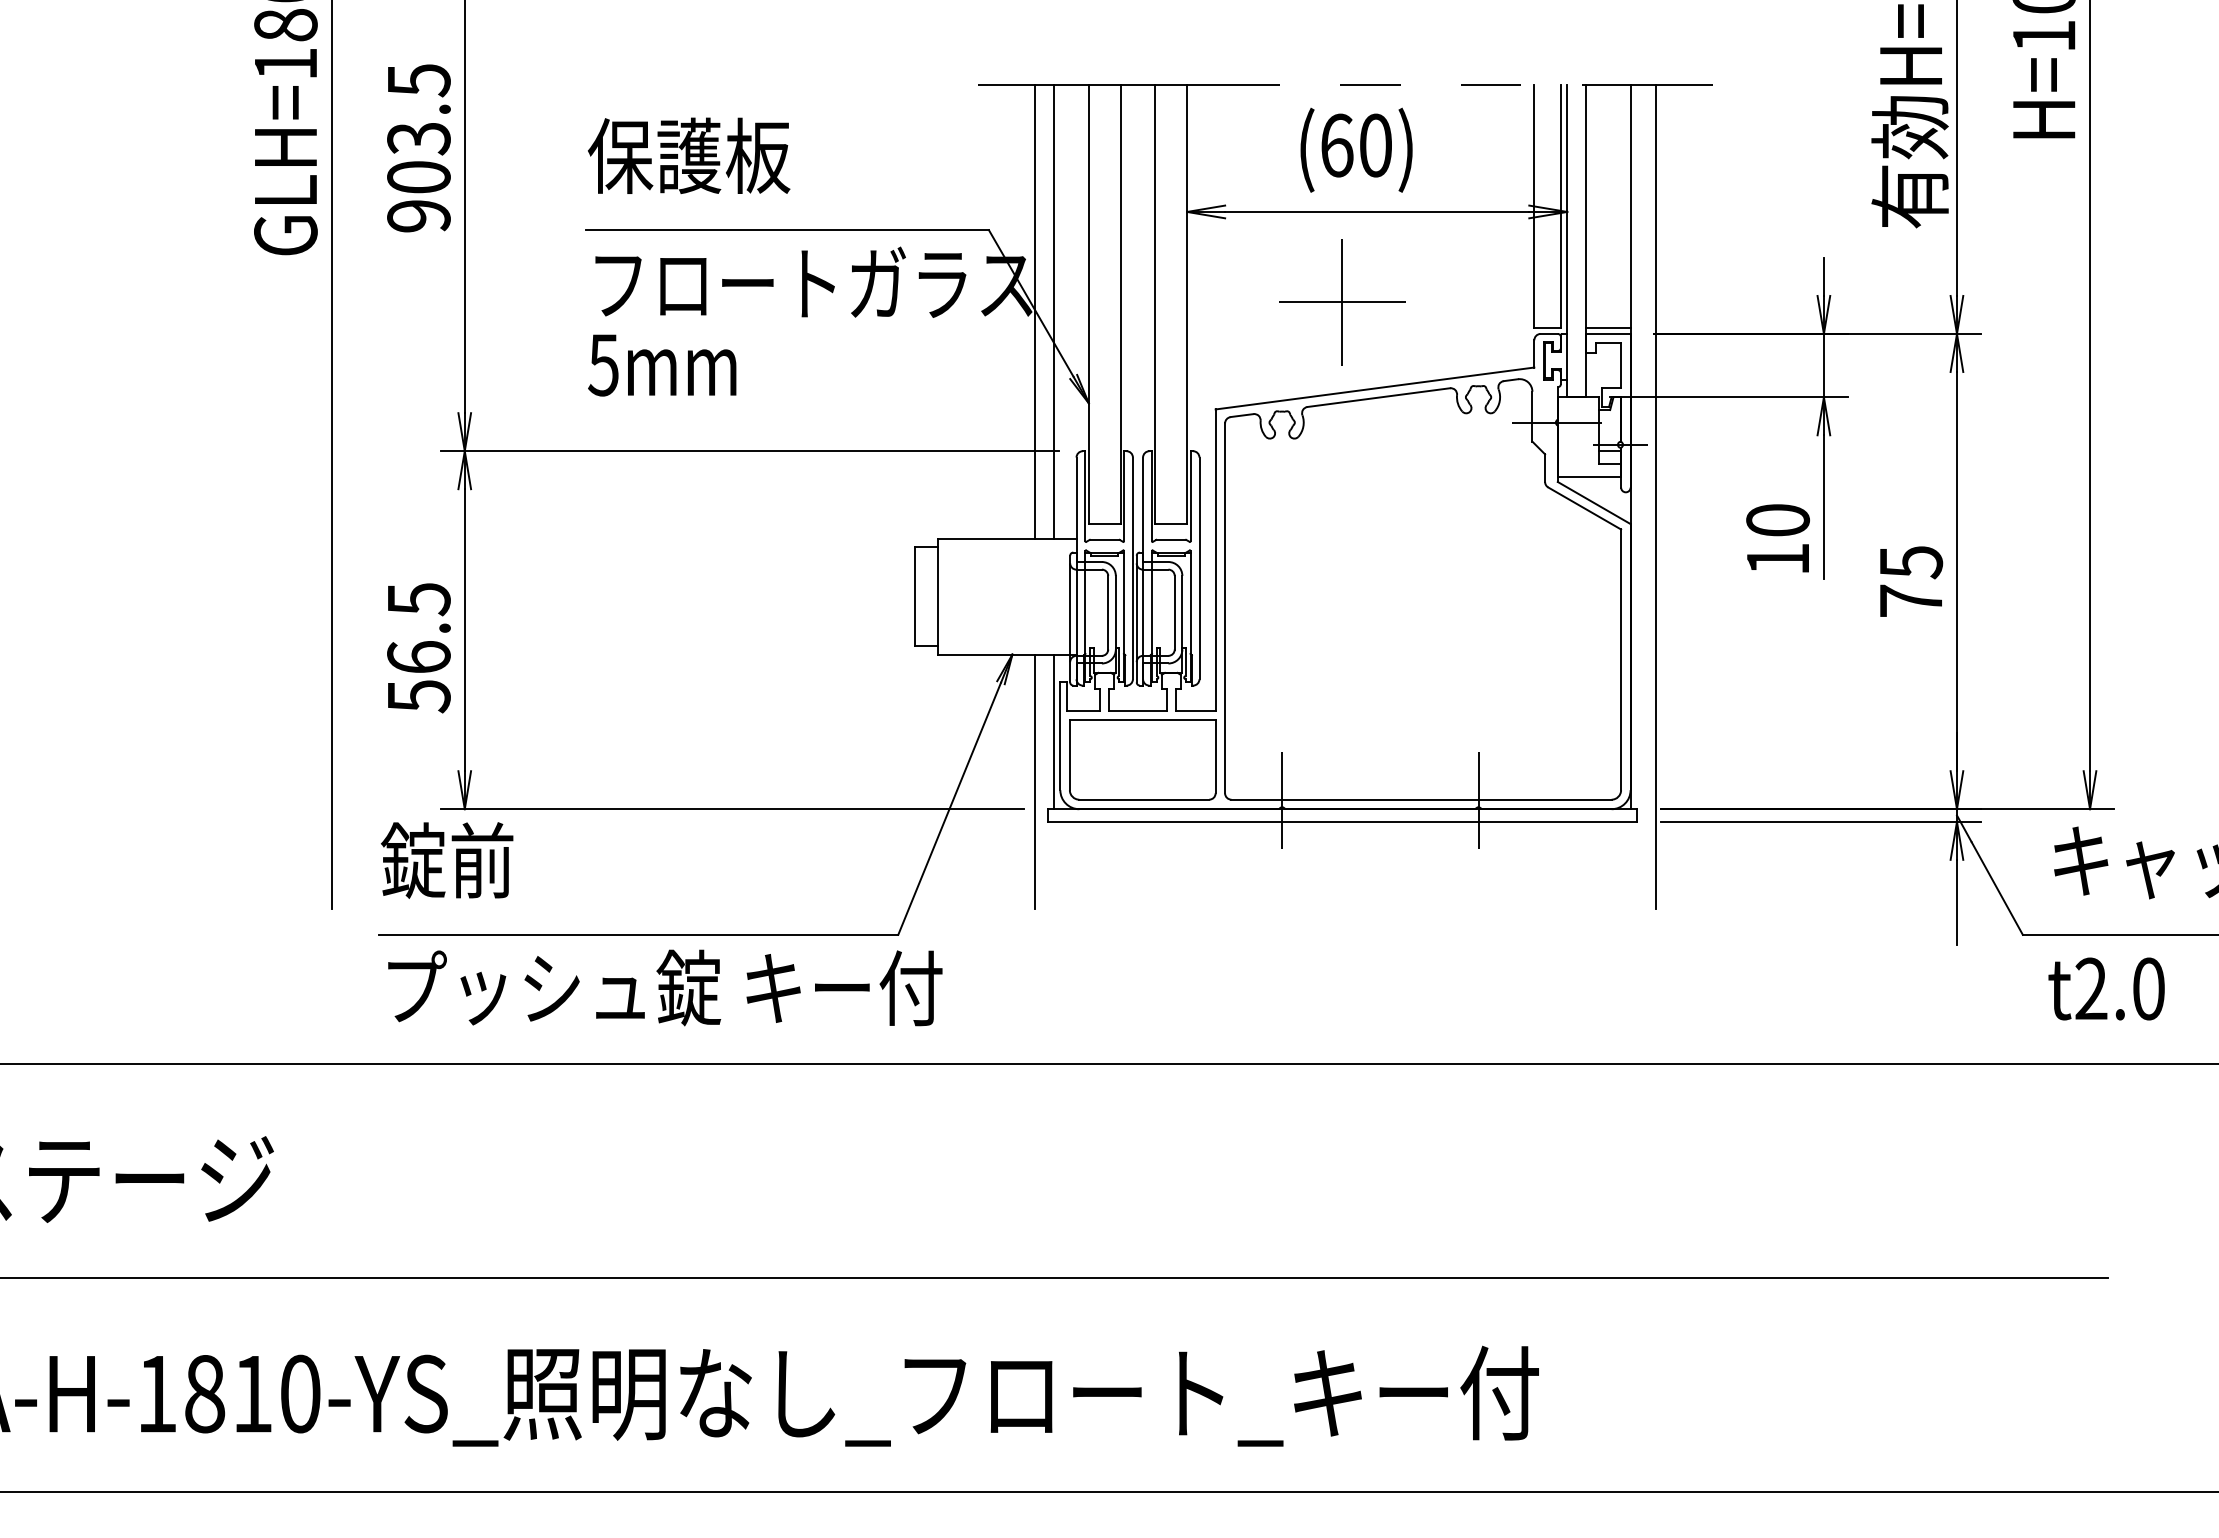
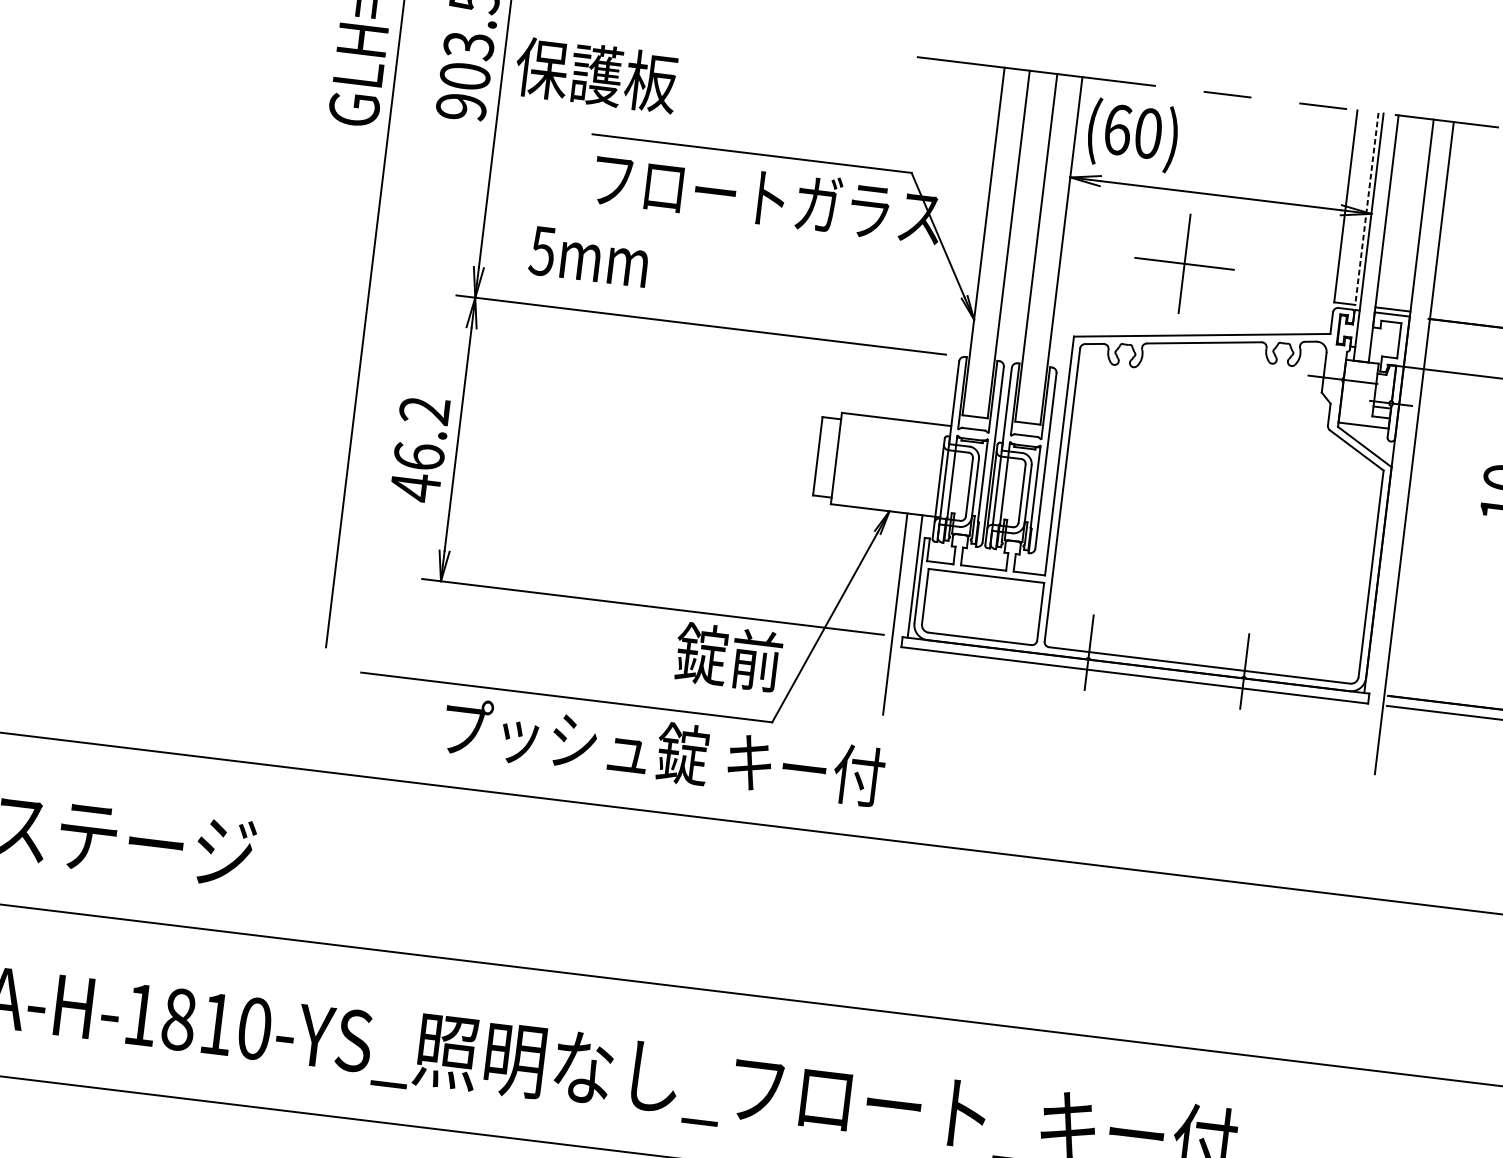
text: (1356, 149) -> (1132, 134), moved
text: (689, 155) -> (596, 74), moved
line: (1560, 206) -> (1366, 208), solid -> dashed
line: (1035, 312) -> (940, 242), removed
line: (1054, 312) -> (955, 244), removed
text: (662, 365) -> (589, 257), moved
text: (418, 648) -> (419, 449), 56.5 -> 46.2
text: (447, 860) -> (728, 657), moved
text: (665, 987) -> (664, 751), moved

